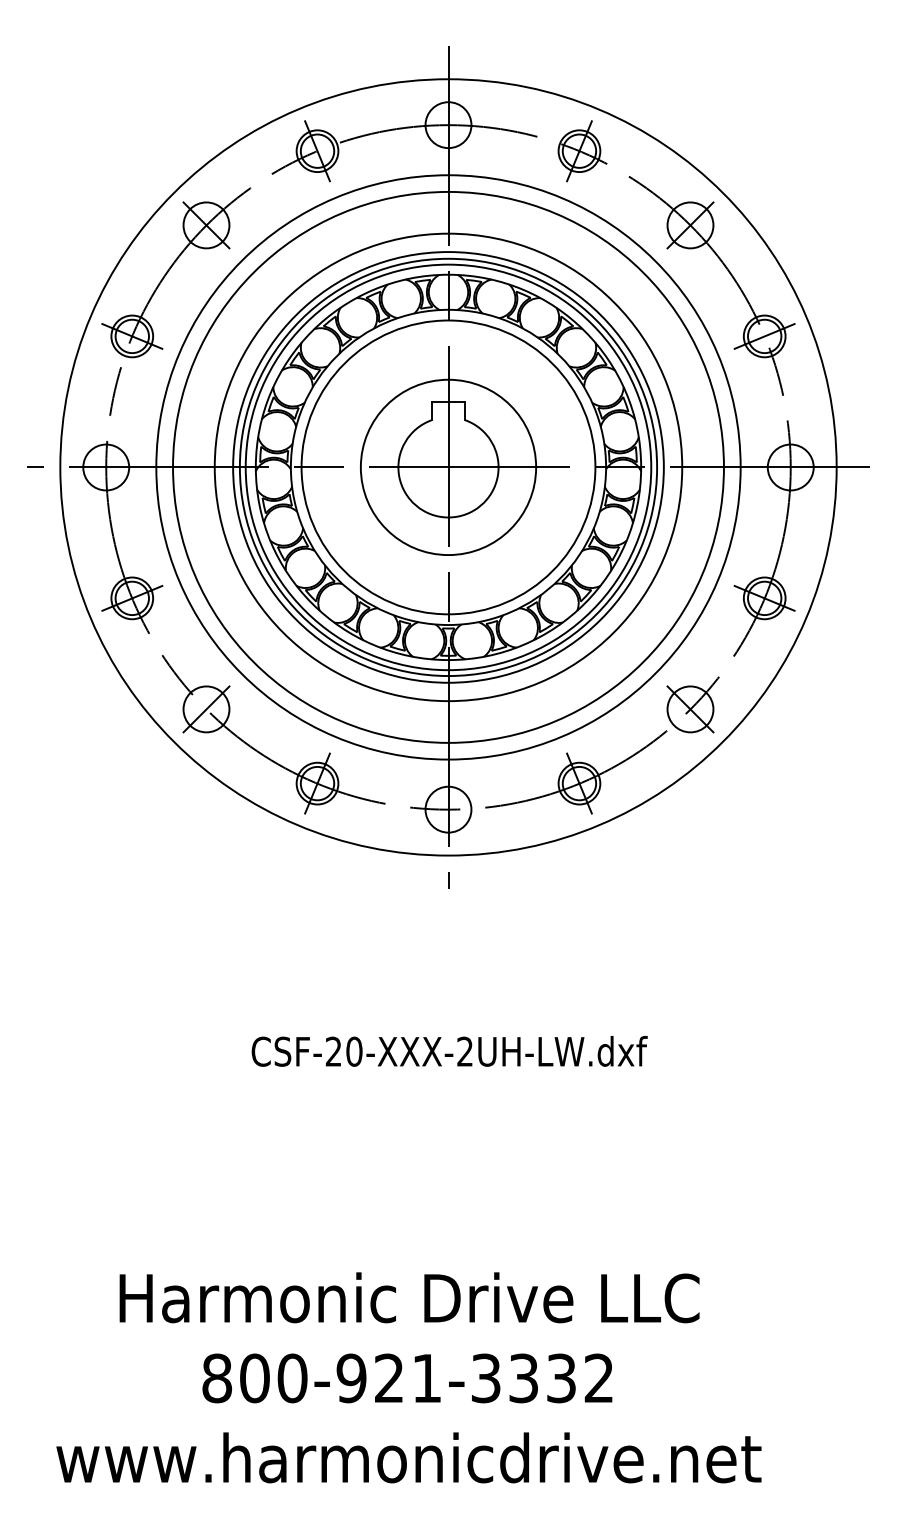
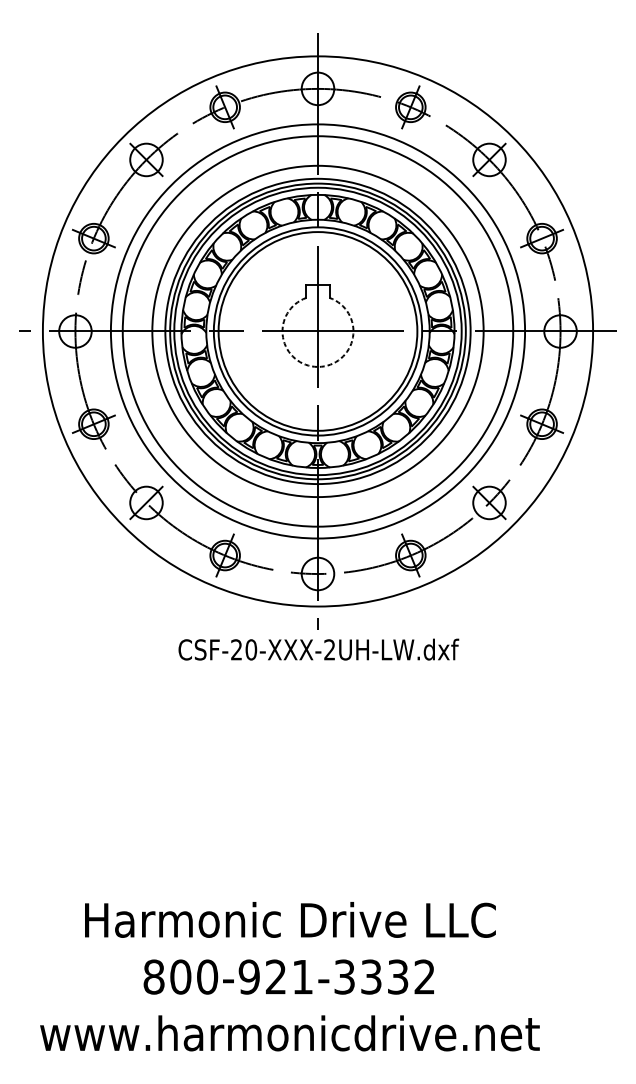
circle: (448, 467) -> (318, 331), size x1.6
arc: (448, 517) -> (318, 366), solid -> dashed
text: (449, 1051) -> (318, 649), moved

